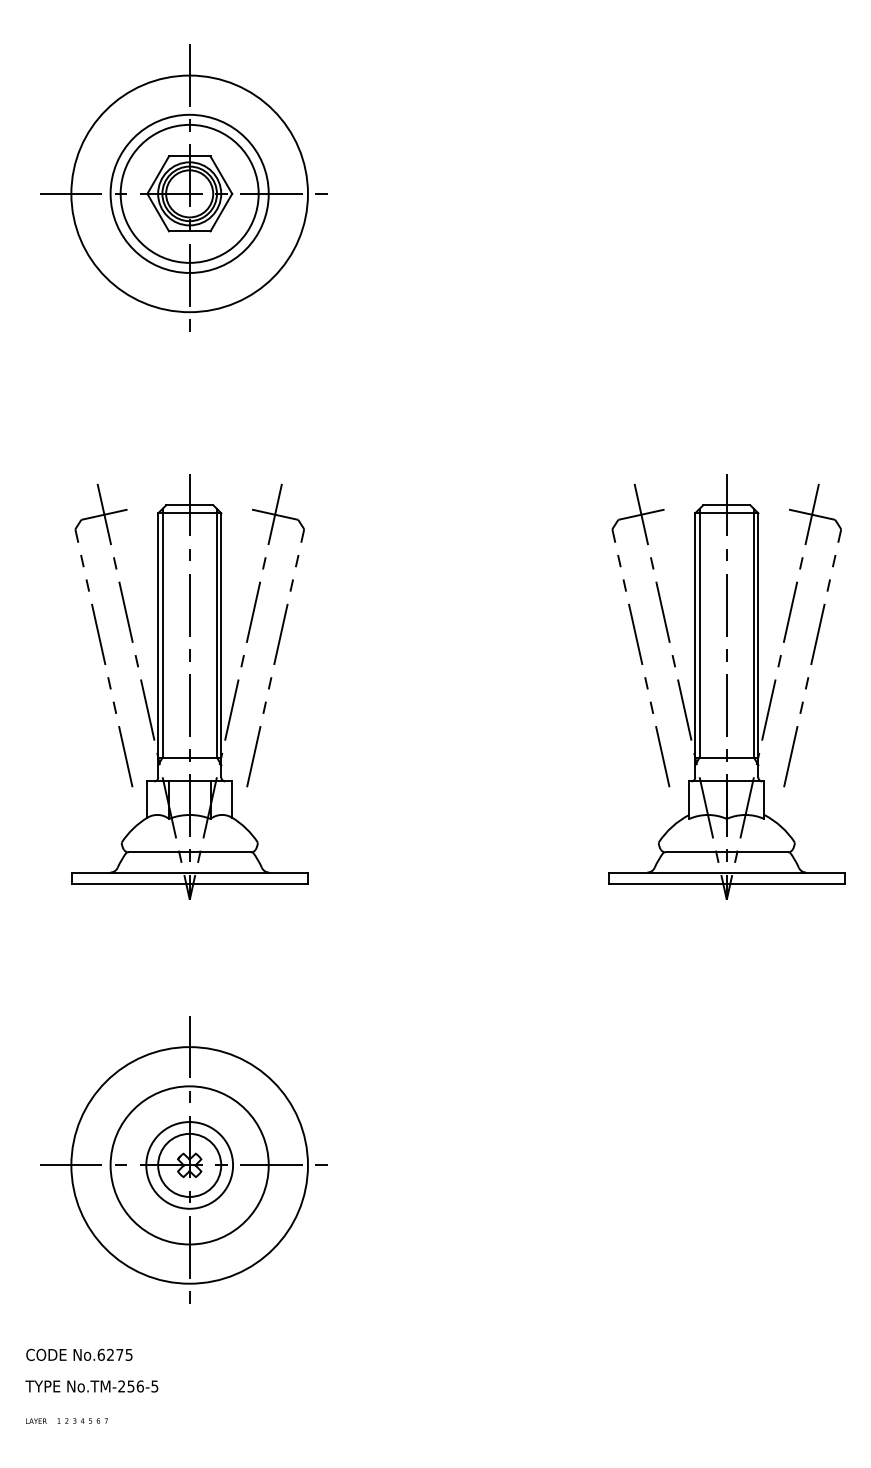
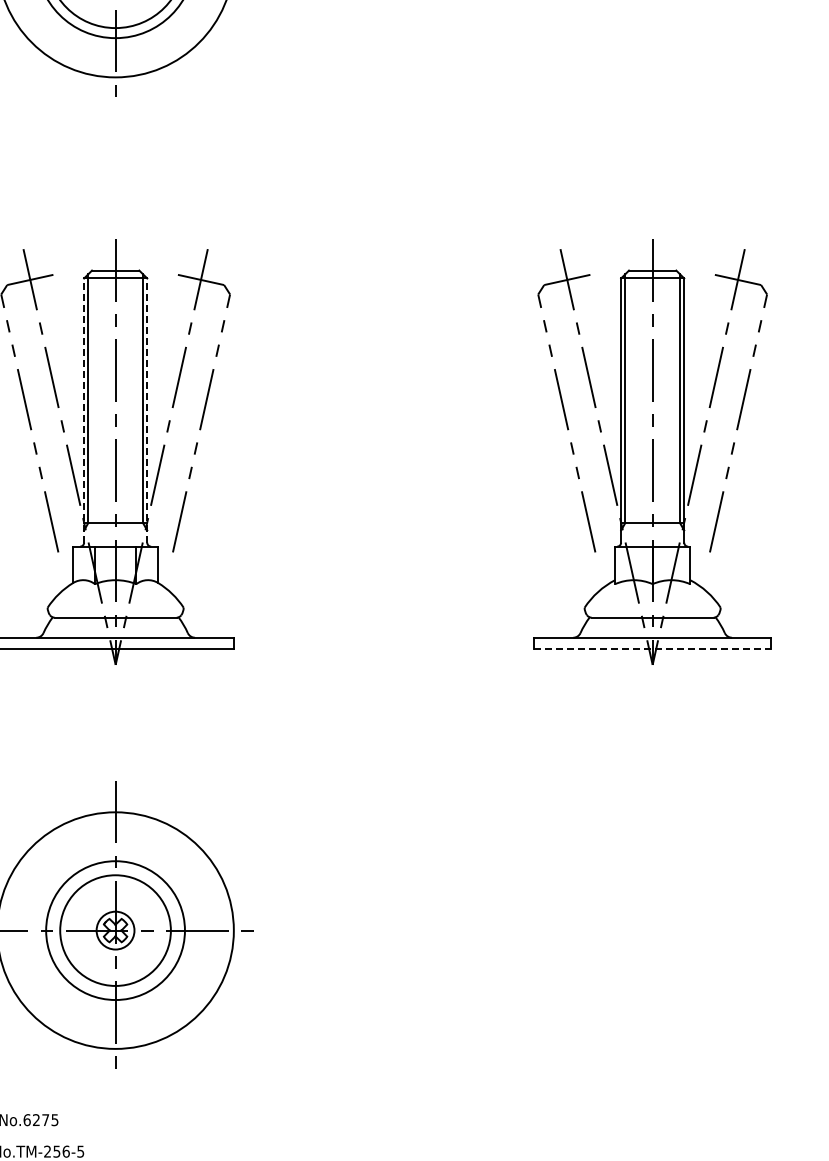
line: (158, 644) -> (84, 409), solid -> dashed
line: (221, 644) -> (147, 409), solid -> dashed
line: (727, 883) -> (653, 648), solid -> dashed
circle: (189, 1164) -> (115, 929), size x0.6
circle: (189, 1165) -> (115, 930), size x0.7
circle: (189, 1165) -> (115, 930), size x1.6

